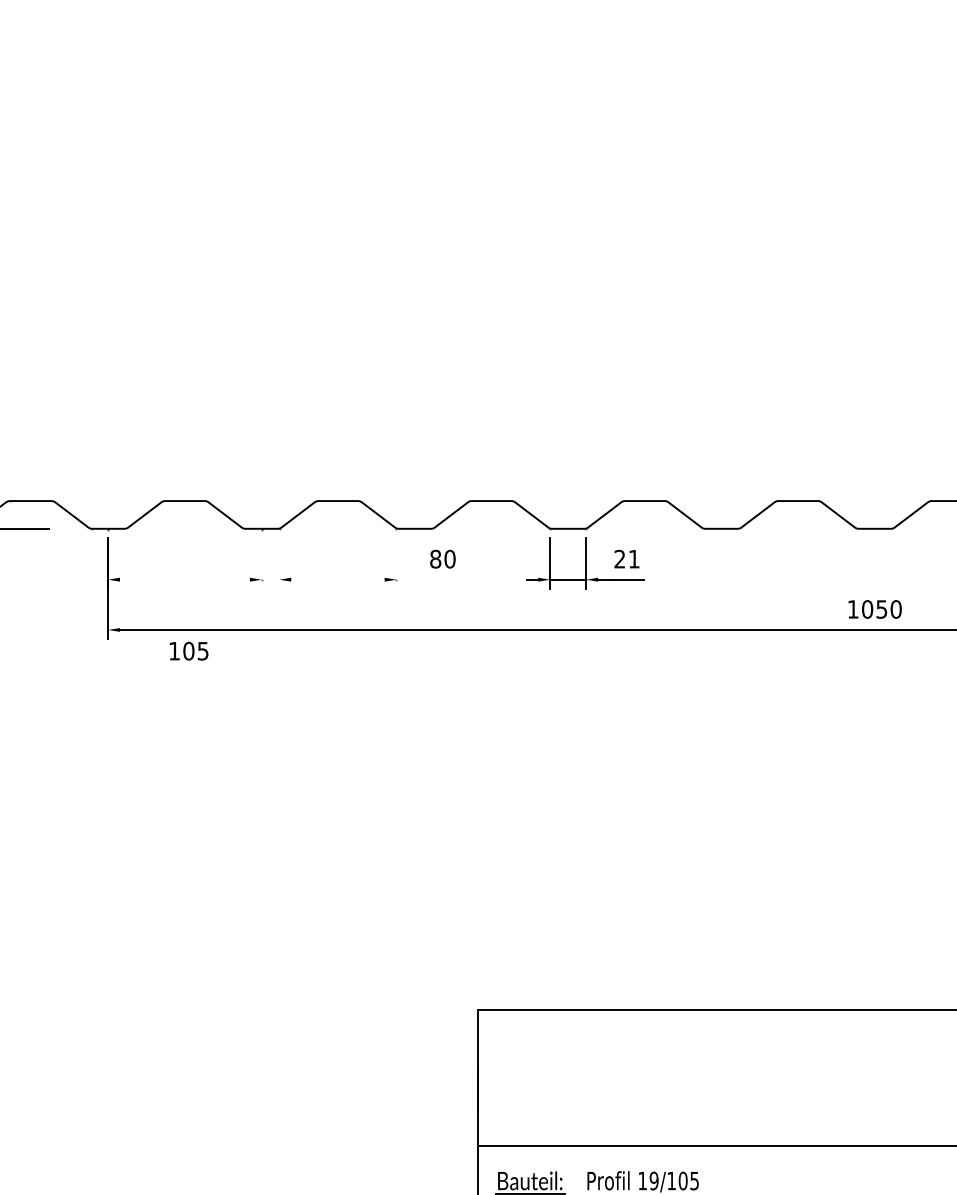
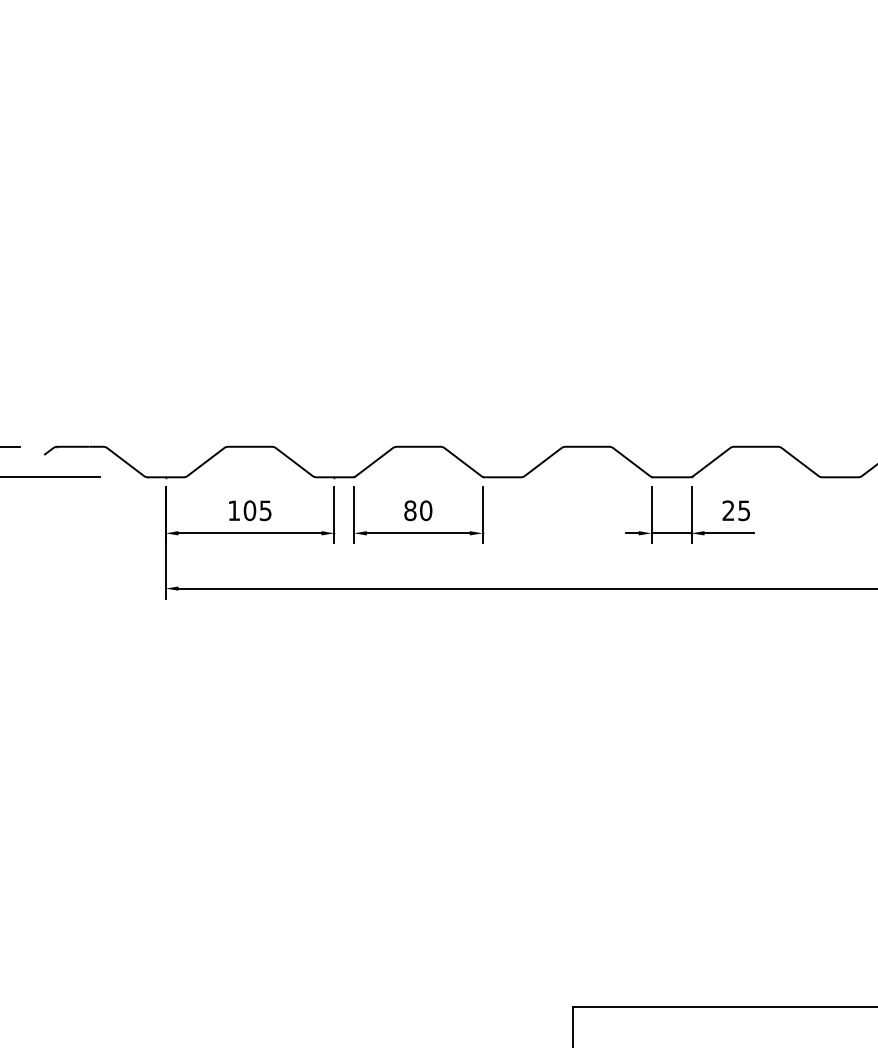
text: (442, 558) -> (417, 509), moved
text: (633, 559) -> (743, 511), 21 -> 25
line: (261, 562) -> (334, 514), added
line: (279, 562) -> (354, 514), added
line: (396, 562) -> (482, 514), added
line: (184, 579) -> (249, 533), added
line: (337, 579) -> (417, 533), added
text: (189, 650) -> (250, 509), moved

